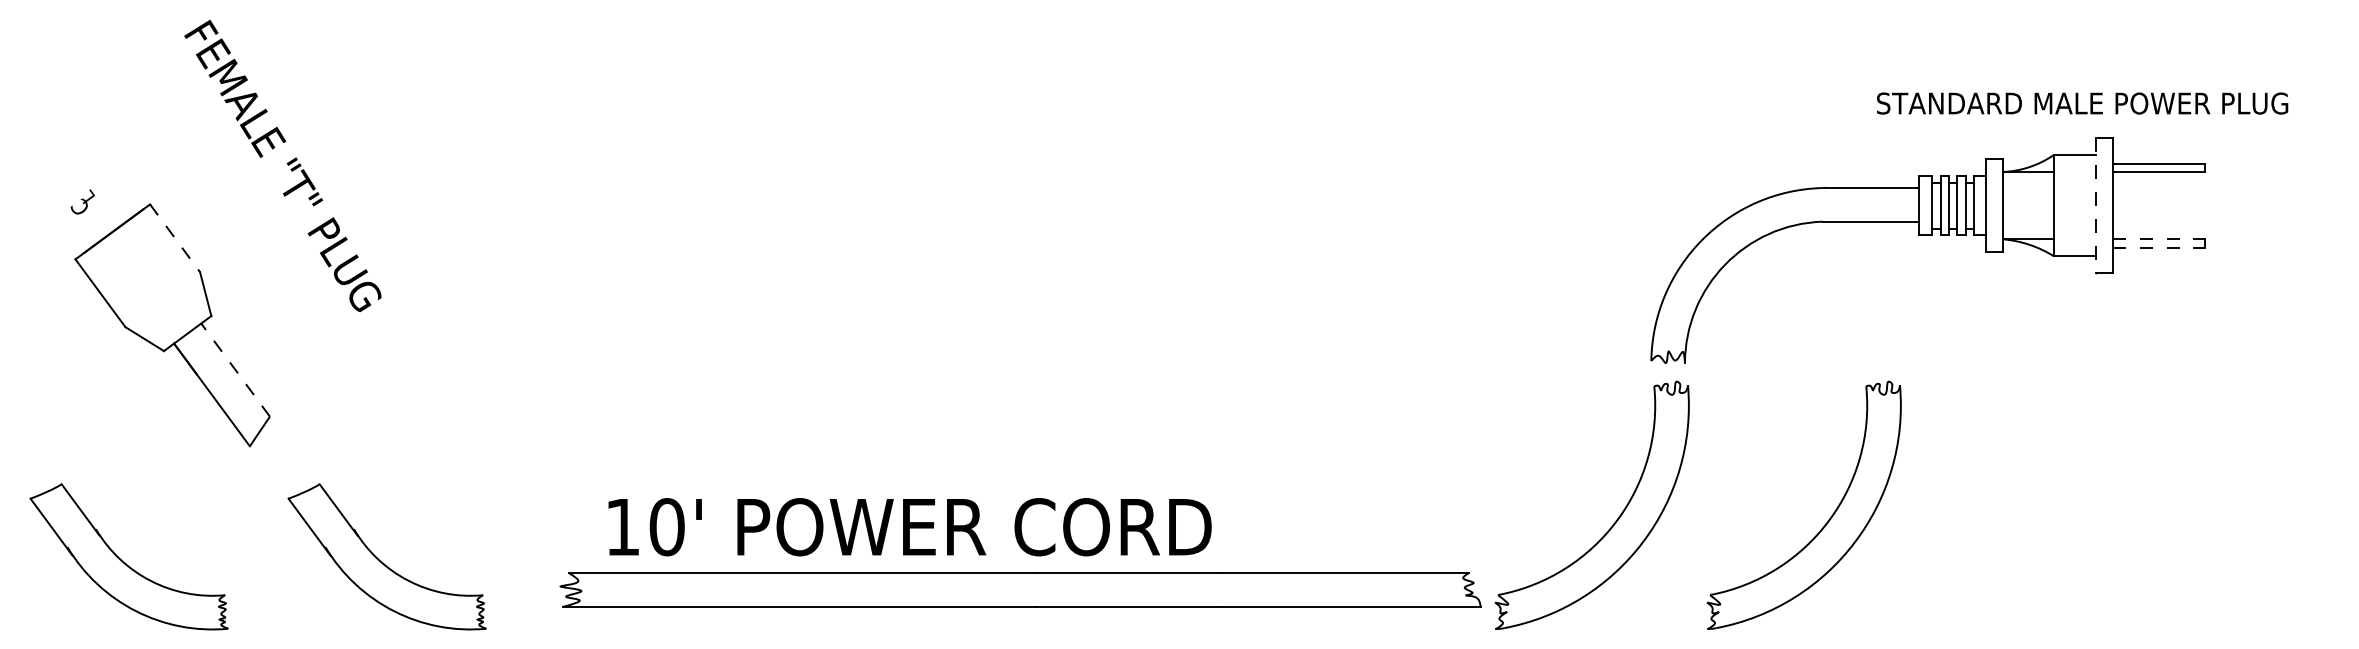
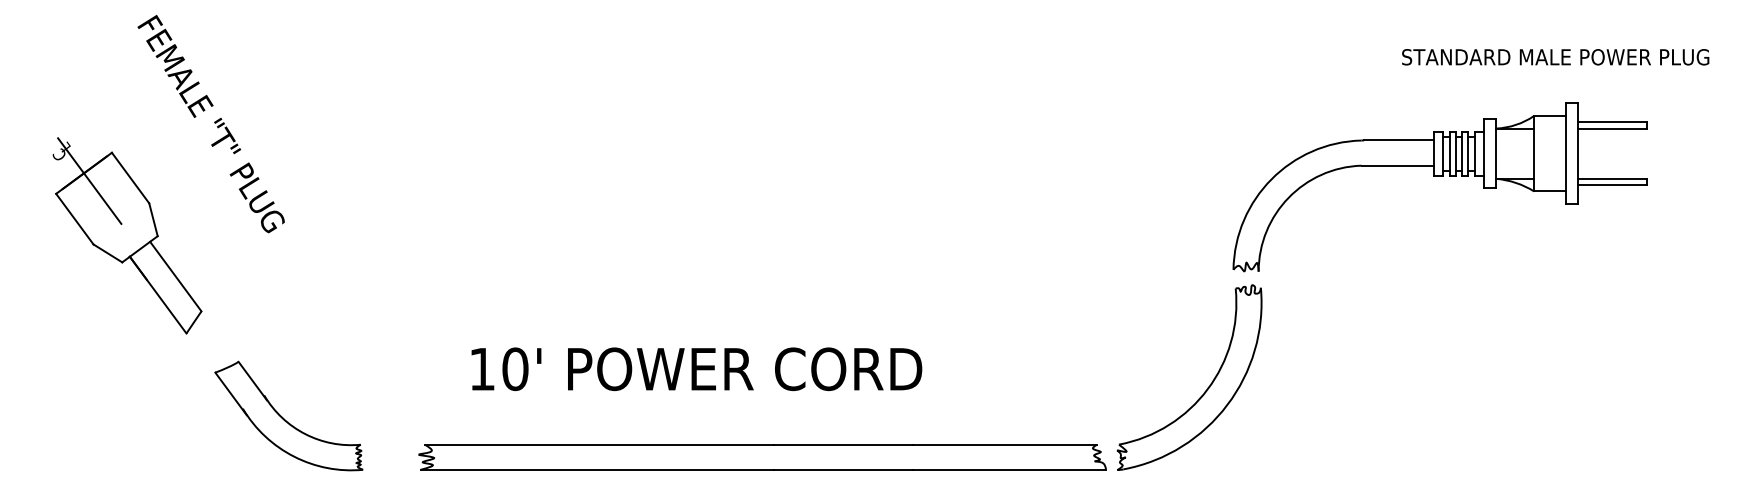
text: (2082, 103) -> (1555, 57), moved
line: (2095, 206) -> (1565, 154), dashed -> solid
line: (175, 238) -> (130, 178), dashed -> solid
line: (2159, 239) -> (1613, 178), dashed -> solid
line: (120, 242) -> (89, 181), added
line: (2159, 247) -> (1613, 184), dashed -> solid
line: (235, 370) -> (175, 276), dashed -> solid
part: (1824, 524) -> (1362, 391), removed
text: (909, 527) -> (696, 369), moved
part: (125, 562) -> (93, 420), removed
part: (1020, 589) -> (762, 456), moved

